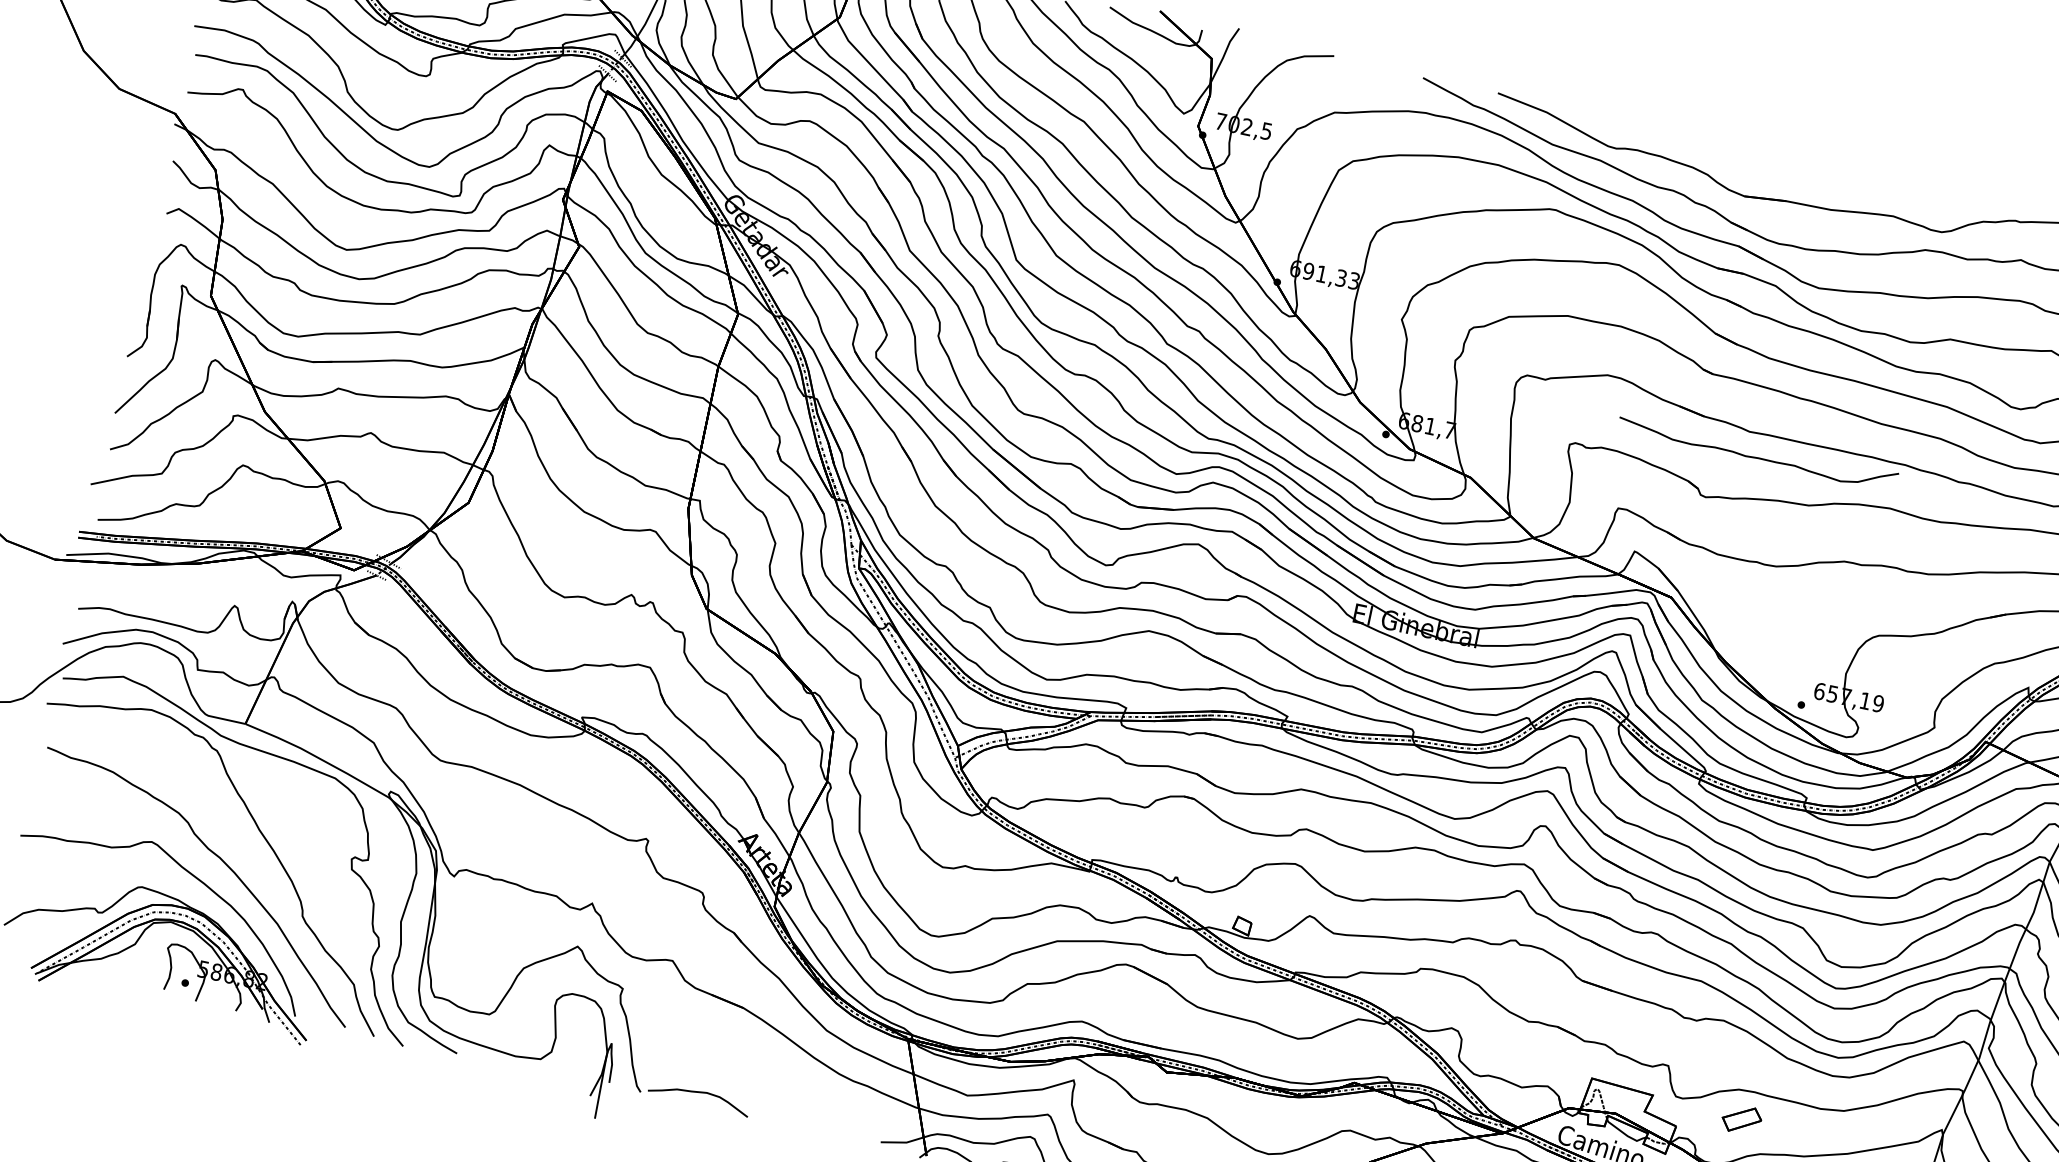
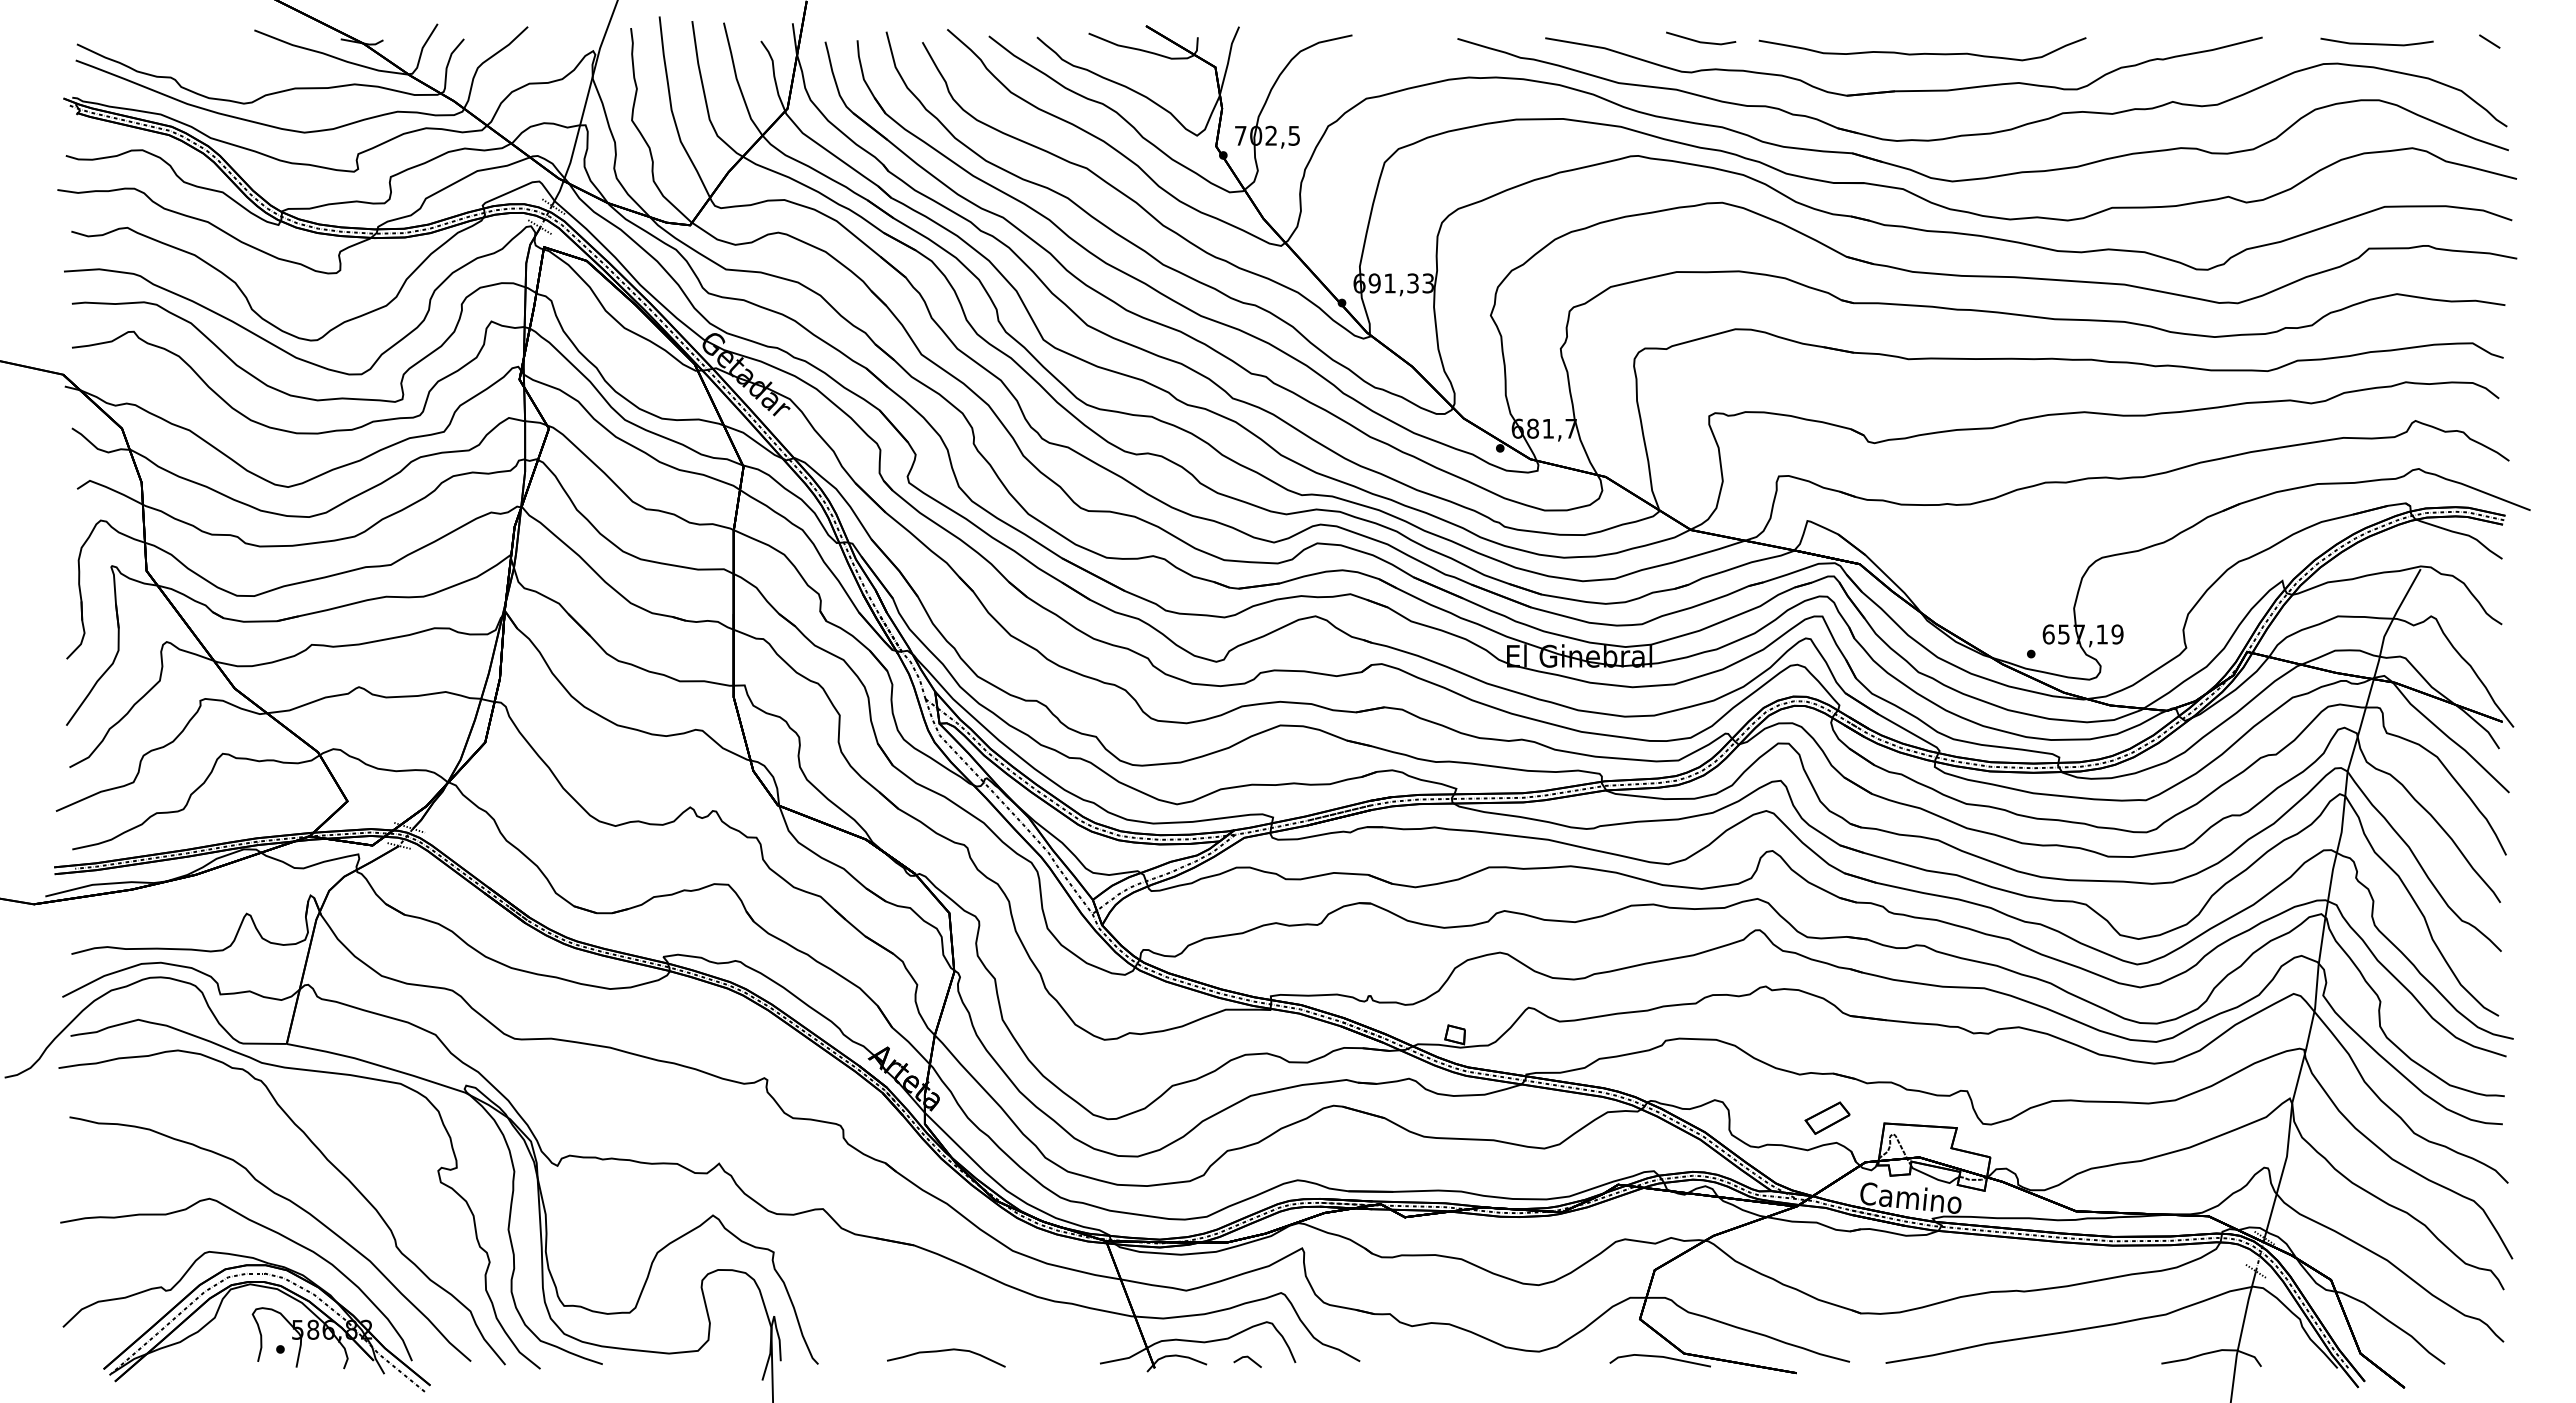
line: (1630, 124) -> (1701, 41), added
curve: (1756, 457) -> (1922, 53), moved
curve: (700, 1093) -> (946, 1351), moved
part: (1741, 1118) -> (1827, 1117), moved

